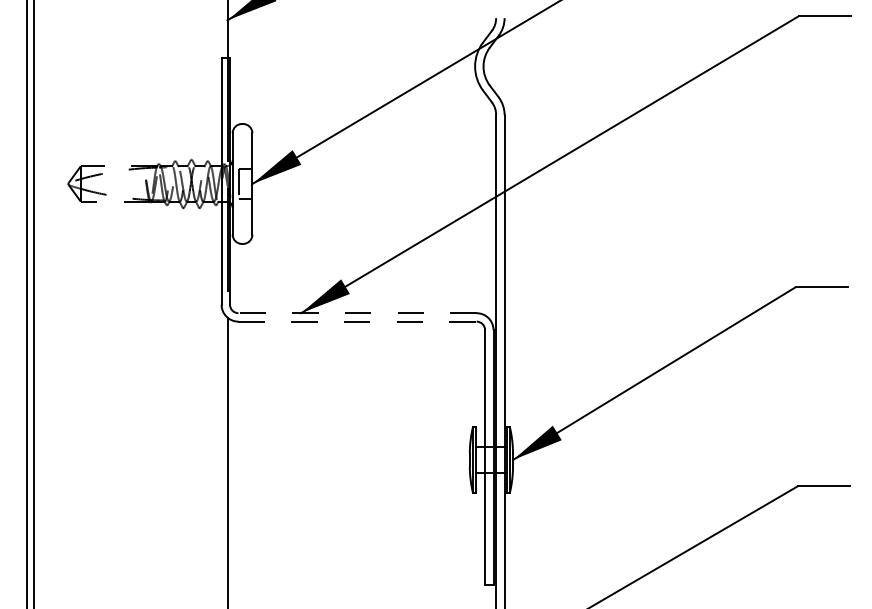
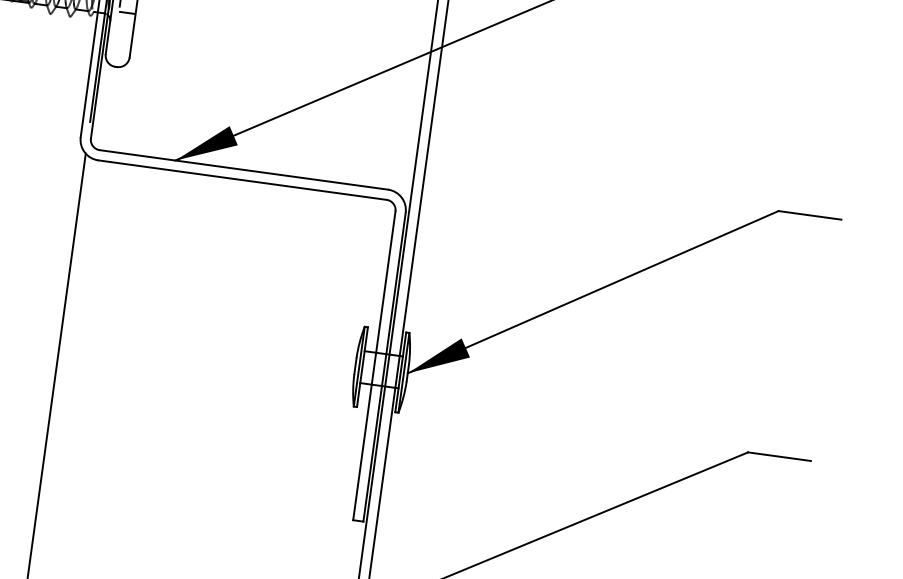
line: (357, 313) -> (243, 170), dashed -> solid
line: (358, 321) -> (243, 180), dashed -> solid

